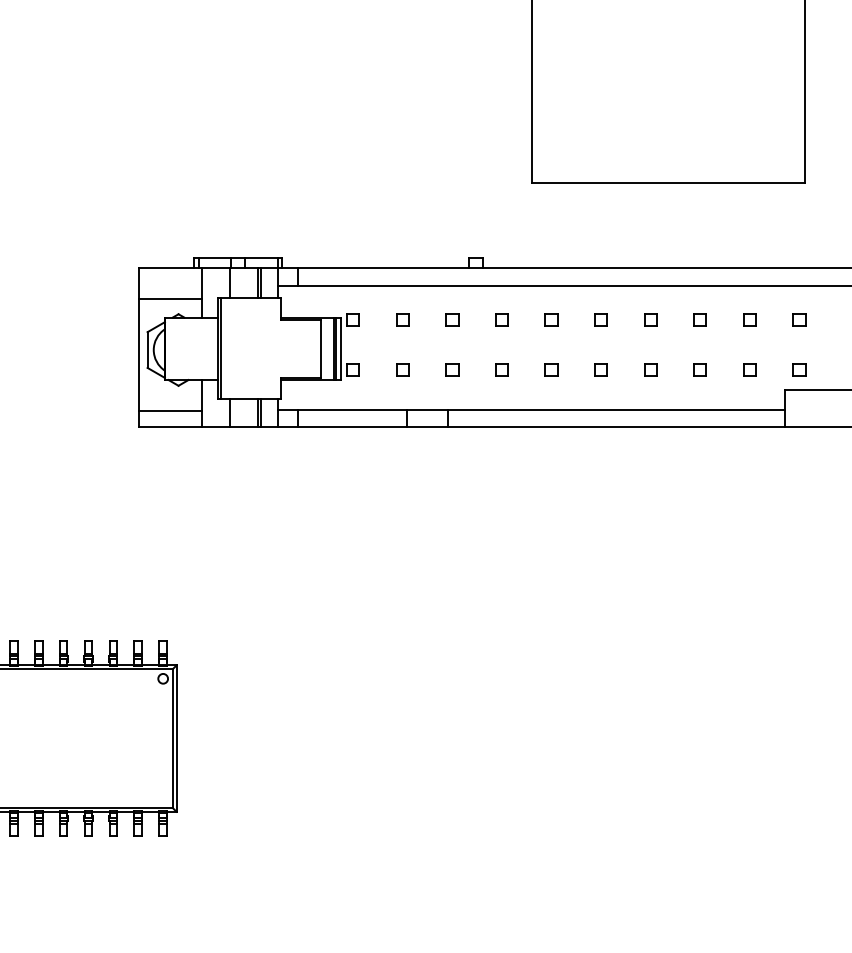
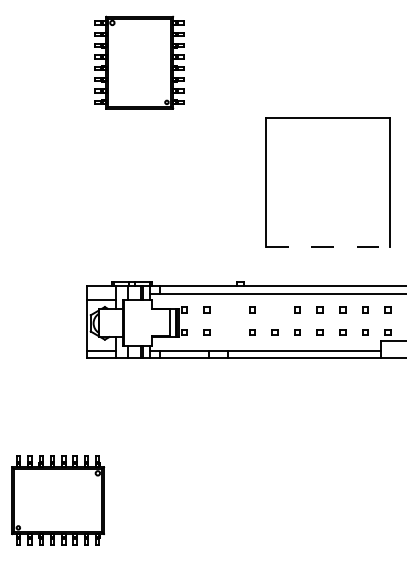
line: (668, 183) -> (328, 247), solid -> dashed
part: (451, 319) -> (229, 309), removed
part: (550, 319) -> (274, 309), removed
part: (451, 370) -> (229, 332), removed

